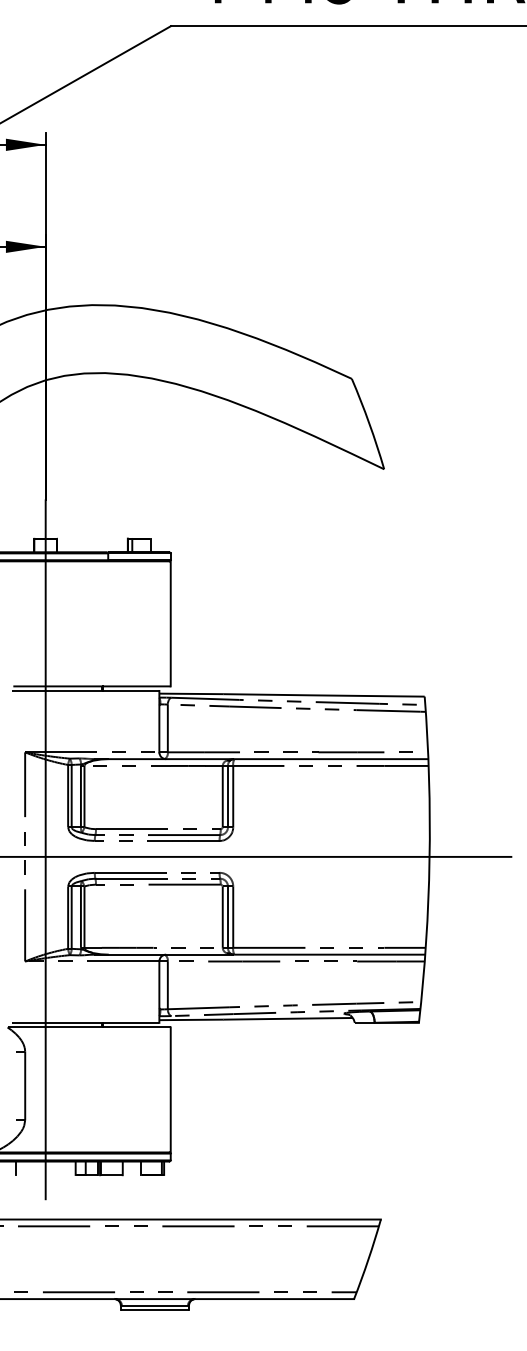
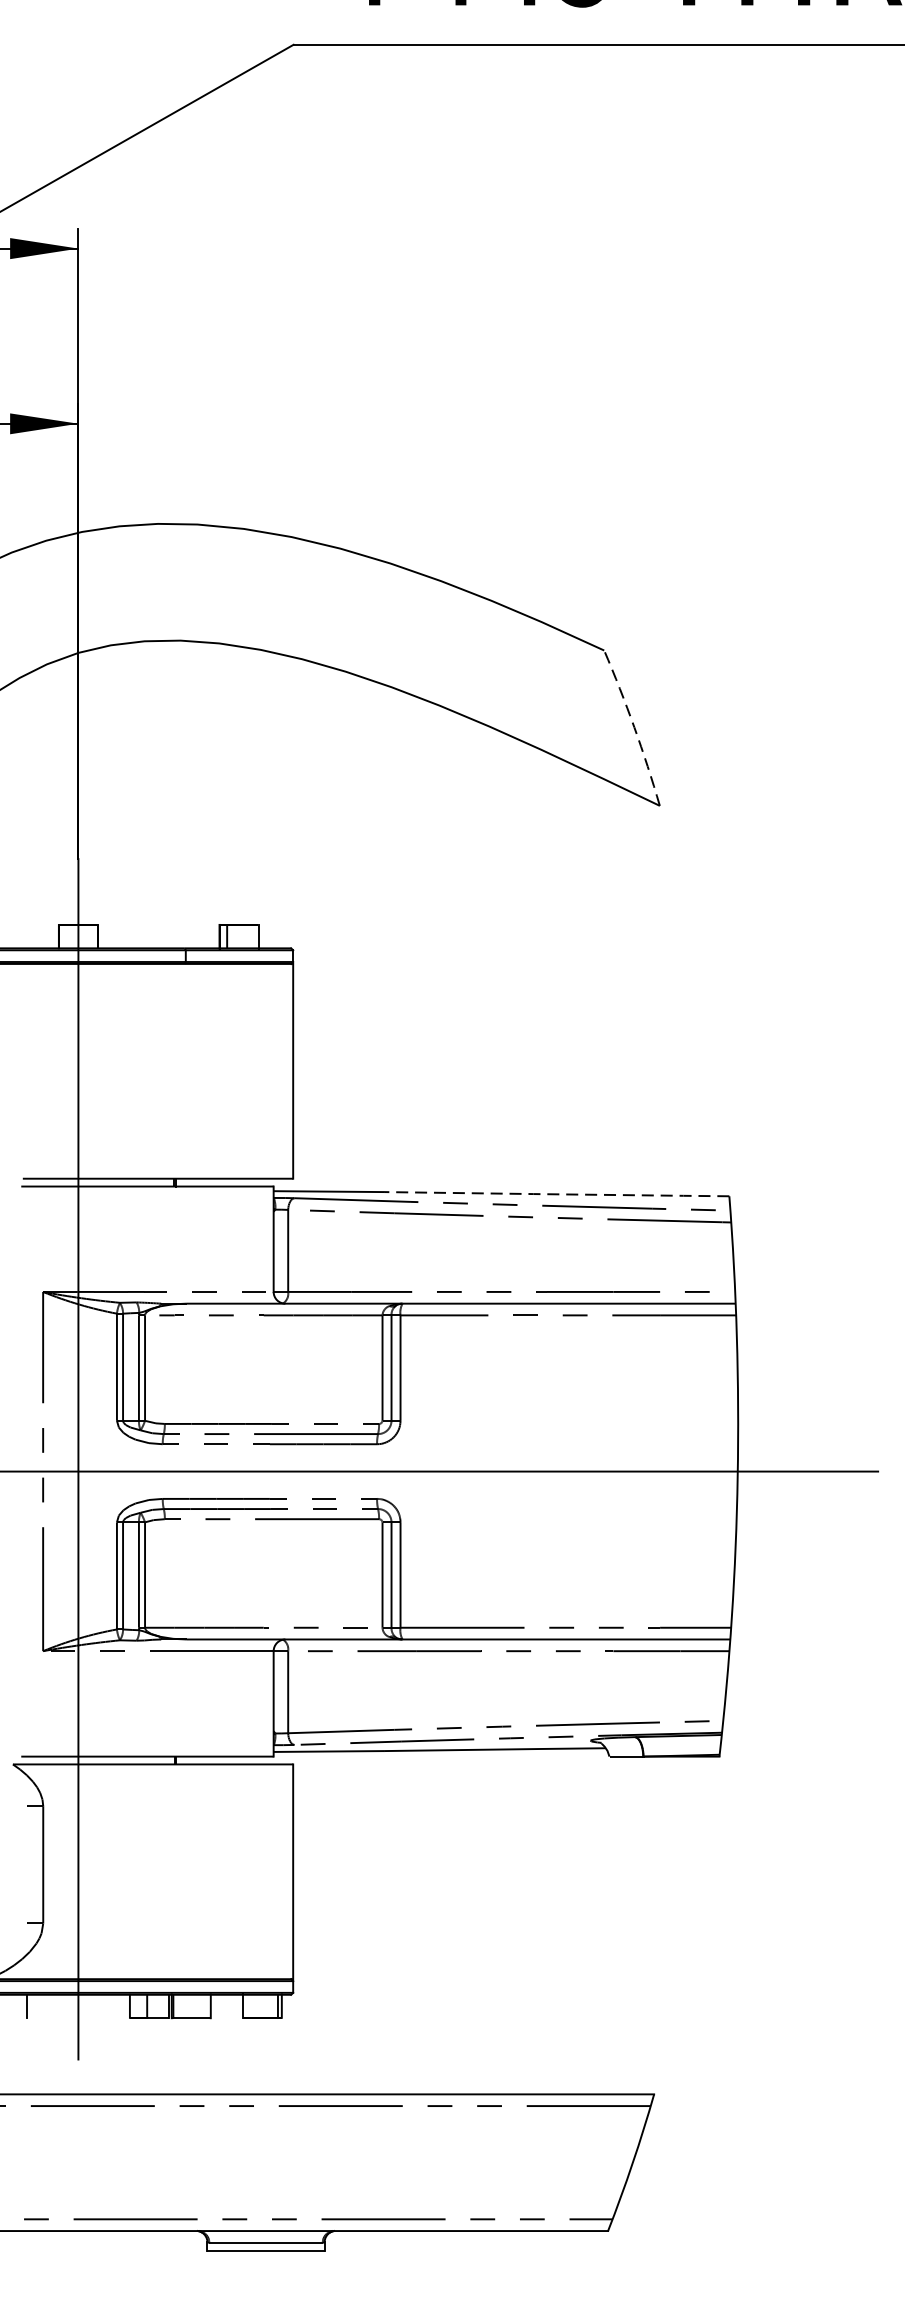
arc: (369, 423) -> (634, 727), solid -> dashed
line: (324, 695) -> (557, 1194), solid -> dashed

